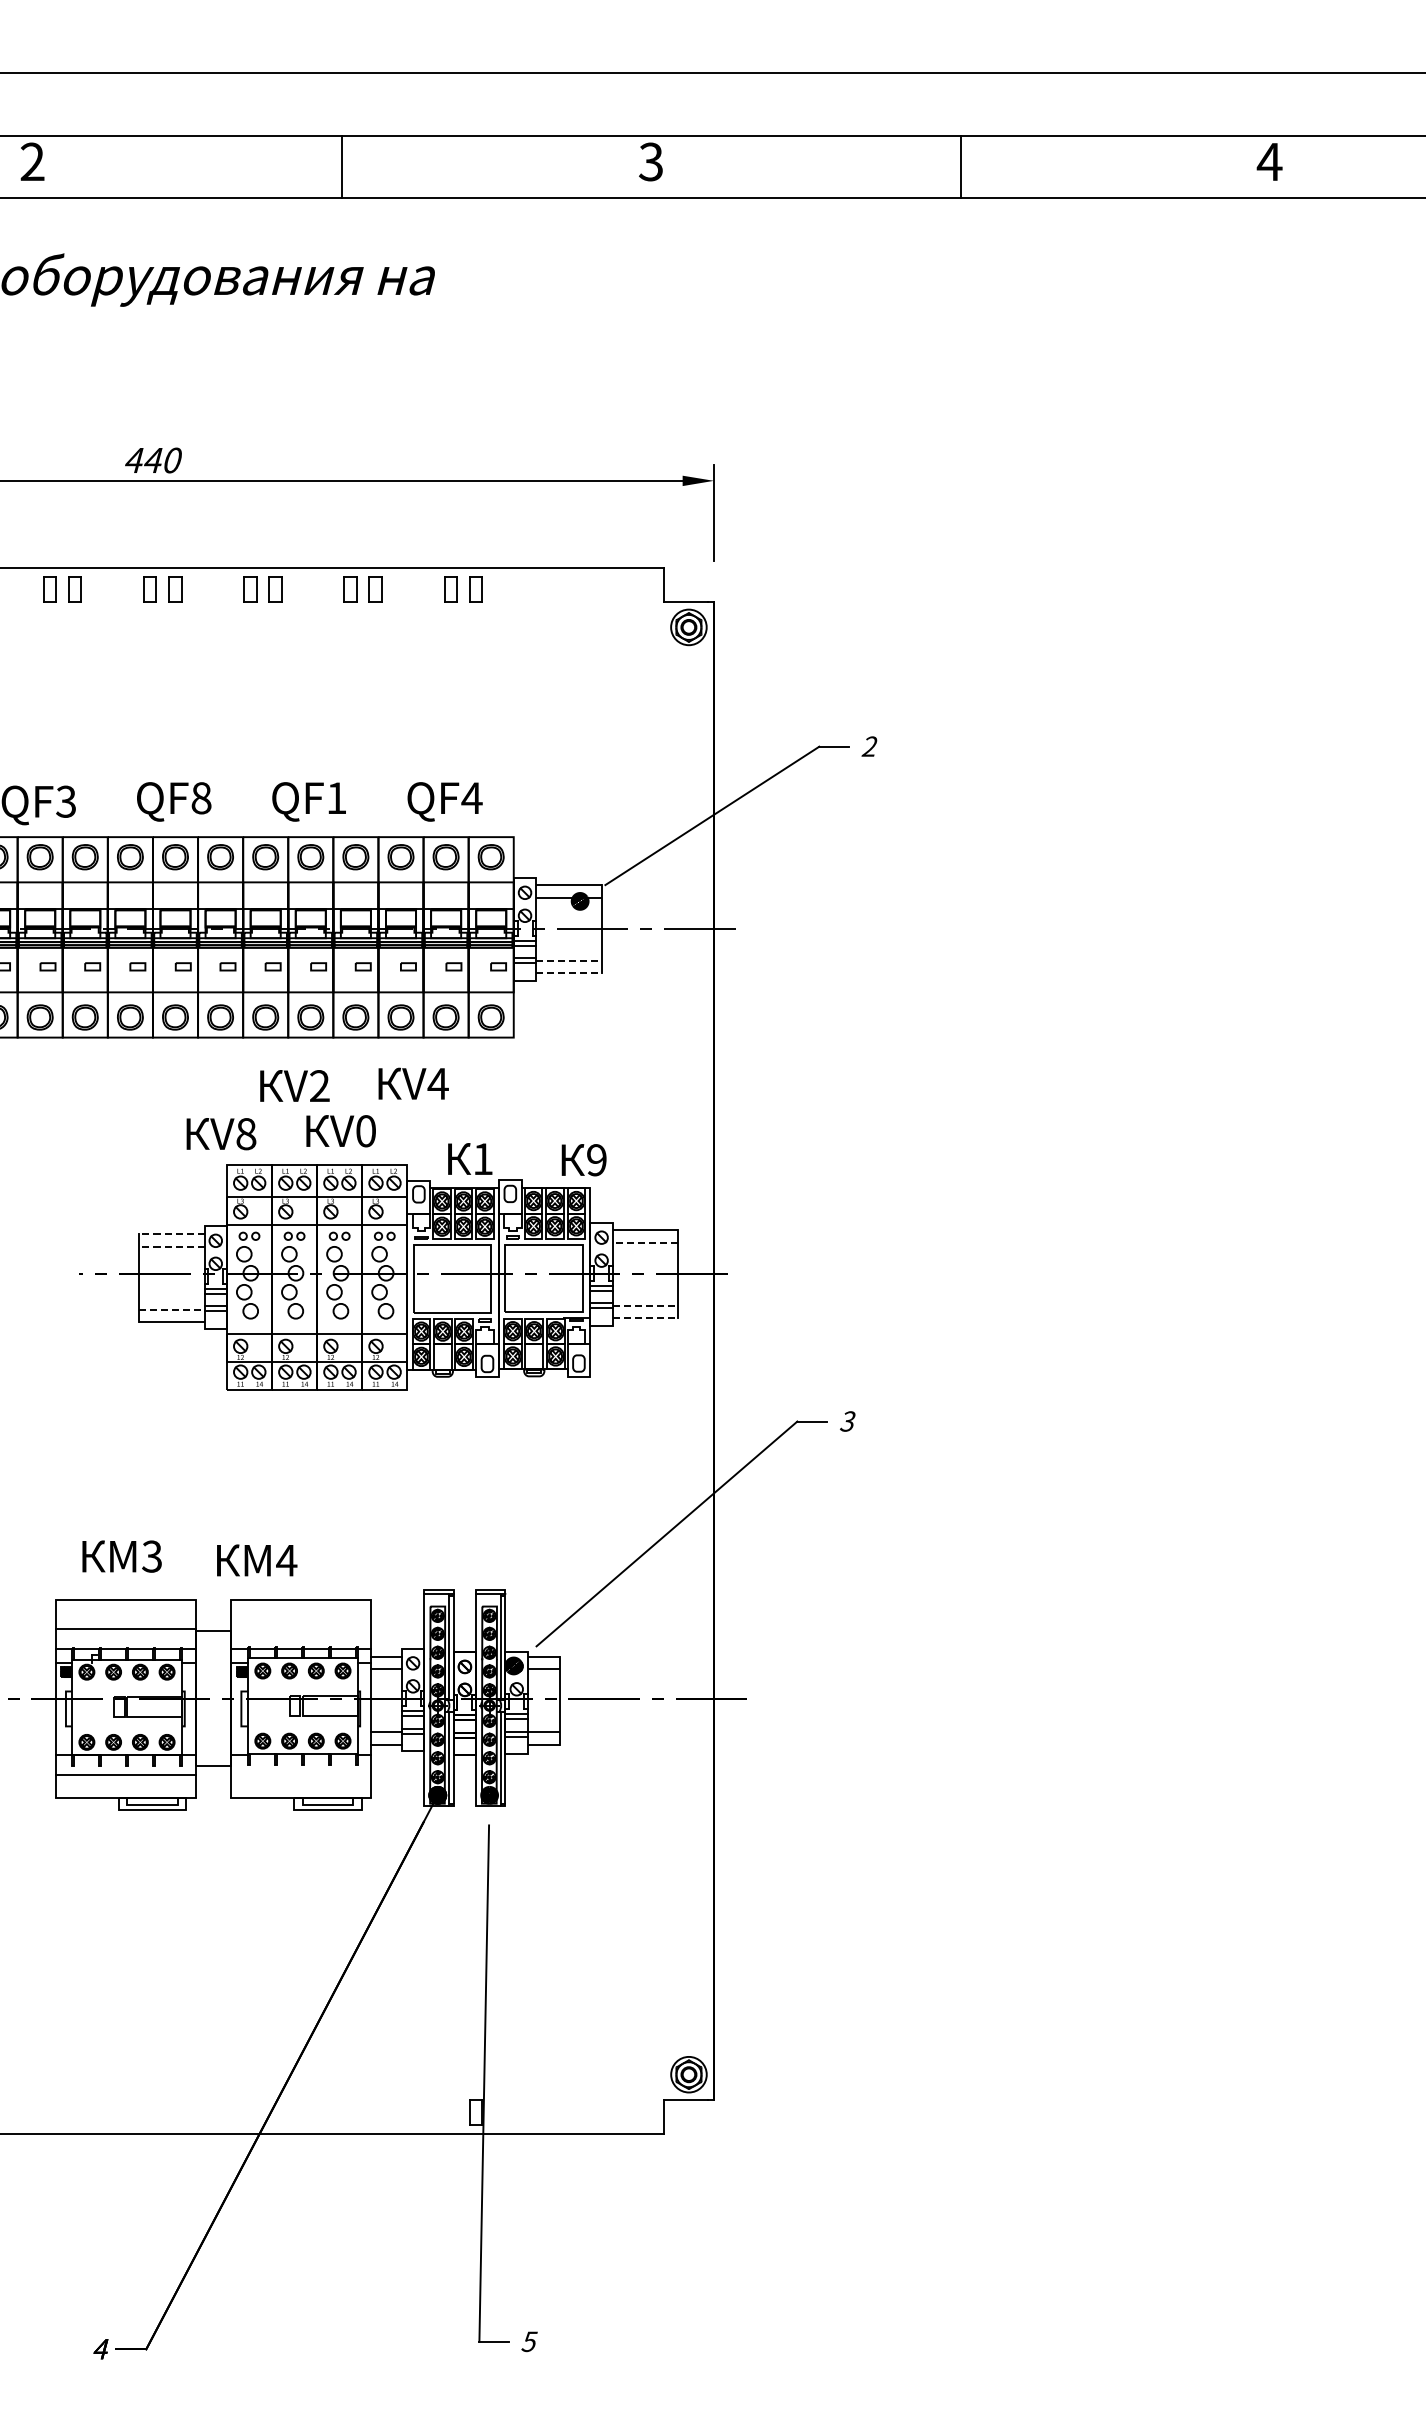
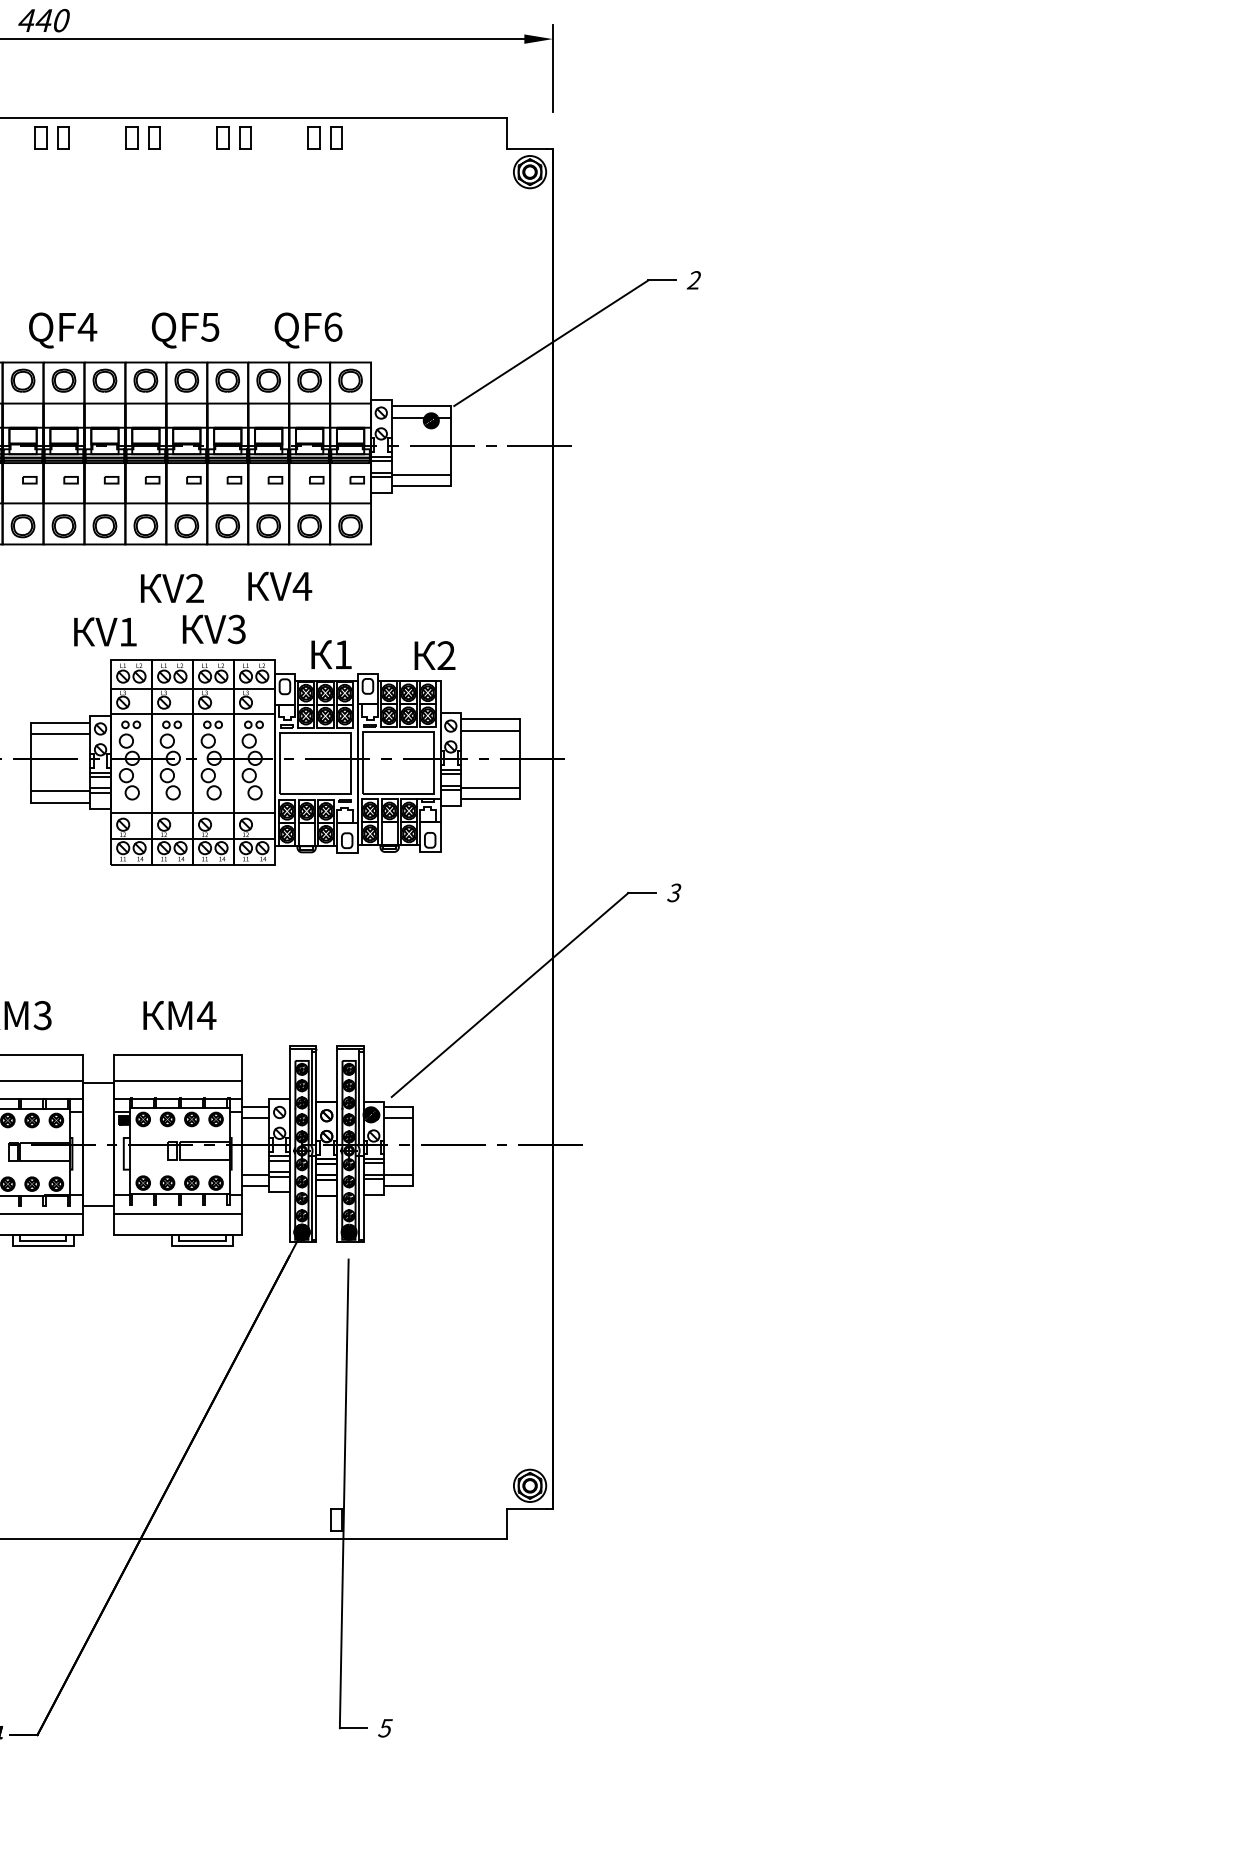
text: (201, 798) -> (87, 327), QF8 -> QF4
text: (336, 798) -> (210, 327), QF1 -> QF5
text: (471, 798) -> (332, 327), QF4 -> QF6
line: (568, 960) -> (420, 474), dashed -> solid
line: (568, 973) -> (420, 486), dashed -> solid
text: (365, 1131) -> (236, 629), V0 -> V3
text: (246, 1134) -> (128, 632), V8 -> V1
text: (596, 1160) -> (446, 656), 9 -> 2
line: (171, 1234) -> (60, 723), dashed -> solid
line: (645, 1242) -> (490, 730), dashed -> solid
line: (171, 1246) -> (60, 734), dashed -> solid
line: (645, 1305) -> (490, 787), dashed -> solid
line: (171, 1309) -> (60, 791), dashed -> solid
line: (645, 1318) -> (490, 799), dashed -> solid
text: (257, 1560) -> (180, 1015), moved
line: (301, 1628) -> (178, 1080), added
line: (301, 1775) -> (178, 1214), added

